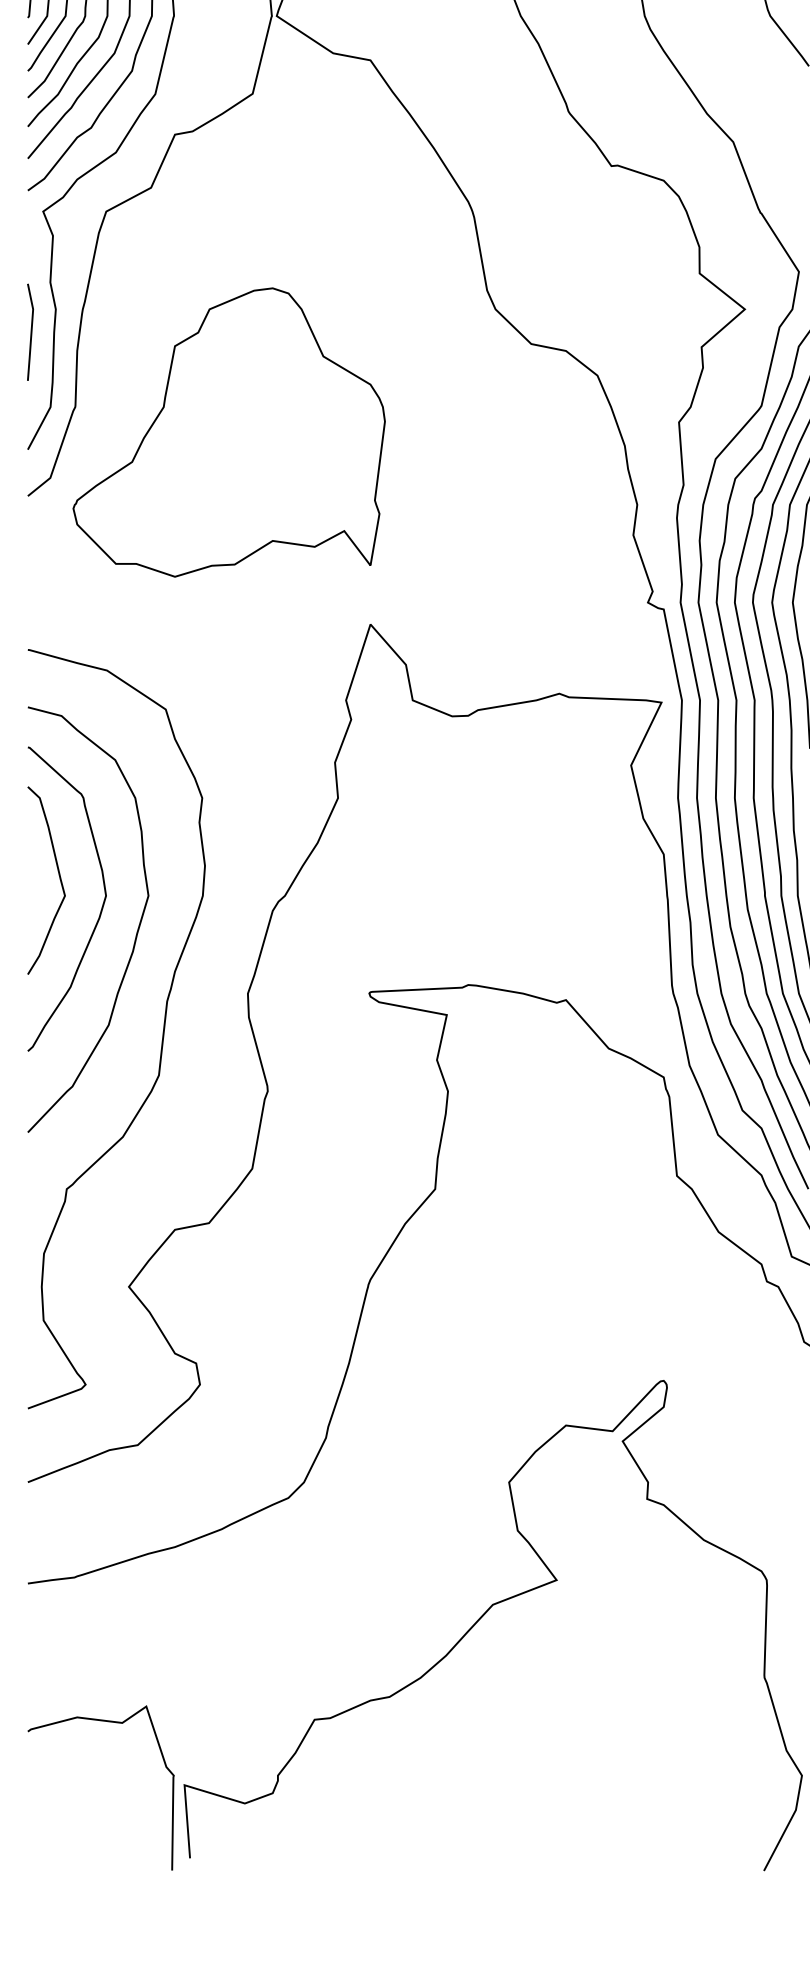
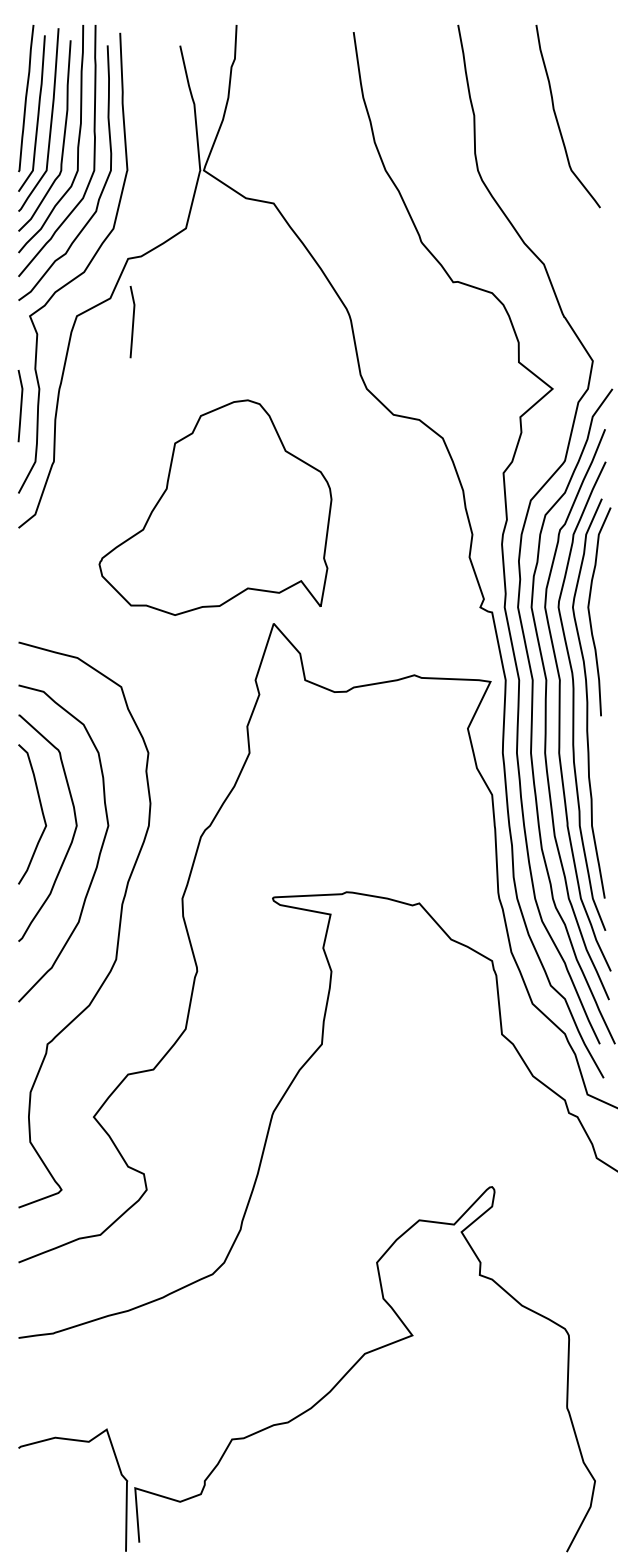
line: (180, 220) -> (132, 322), added
part: (229, 432) -> (215, 507), moved

